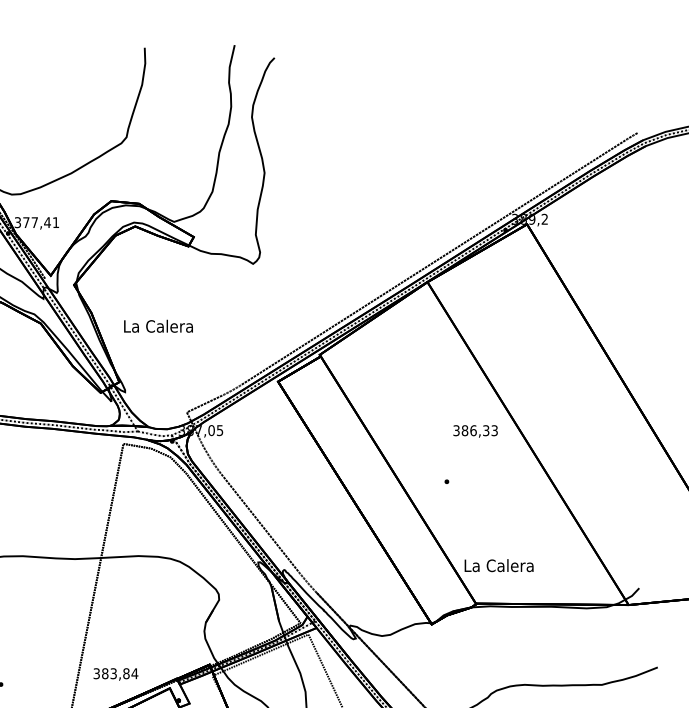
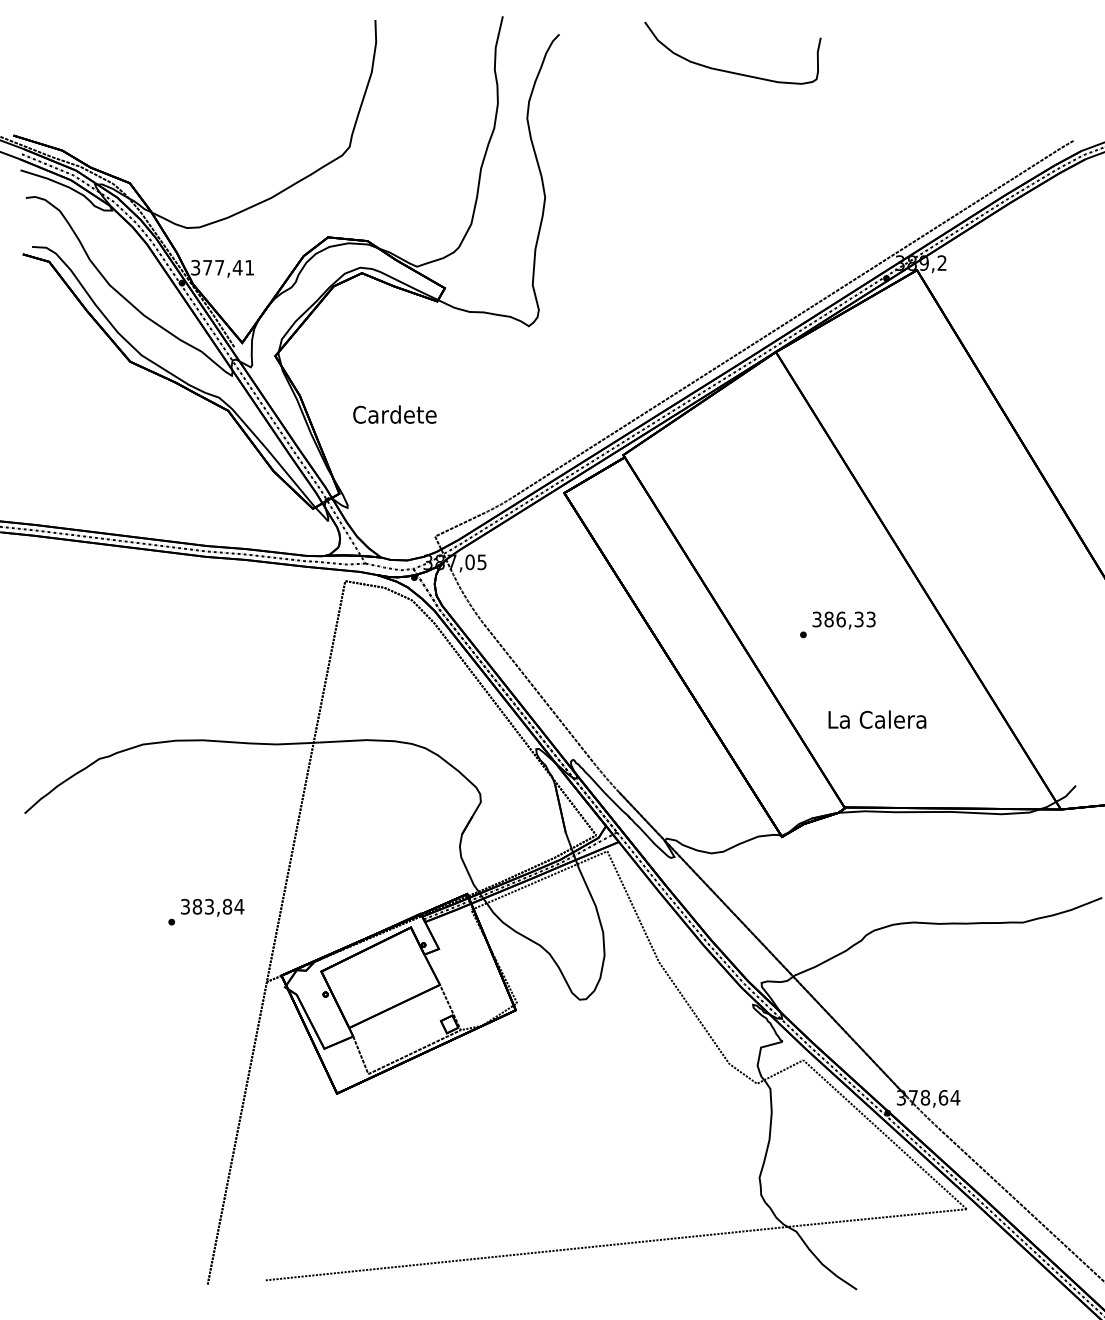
curve: (393, 83) -> (727, 70), added
text: (158, 326) -> (394, 414), La Calera -> Cardete
text: (475, 431) -> (843, 620), moved
text: (499, 565) -> (877, 719), moved
text: (115, 674) -> (212, 907), moved

